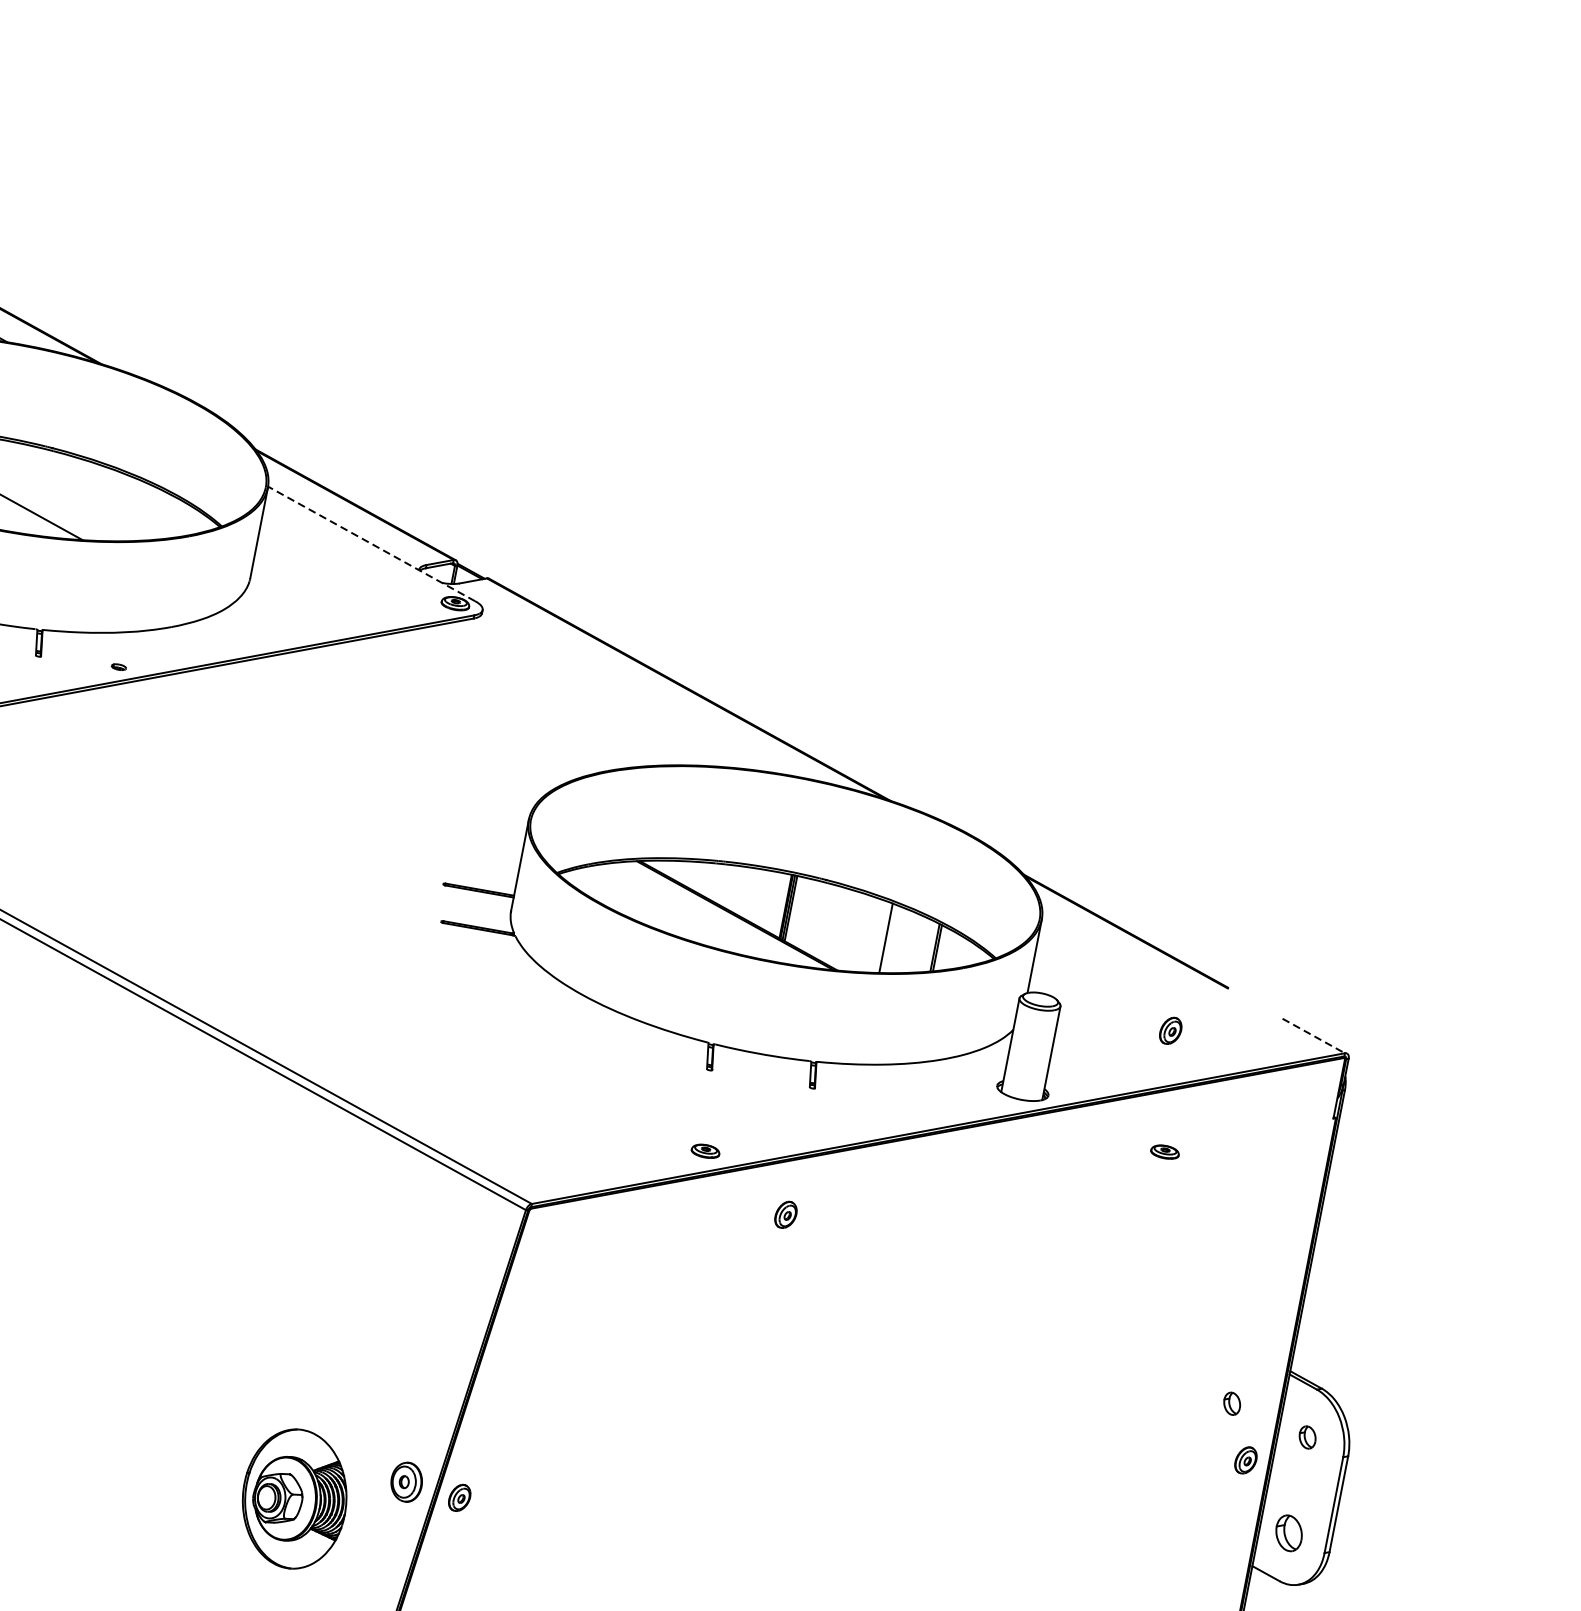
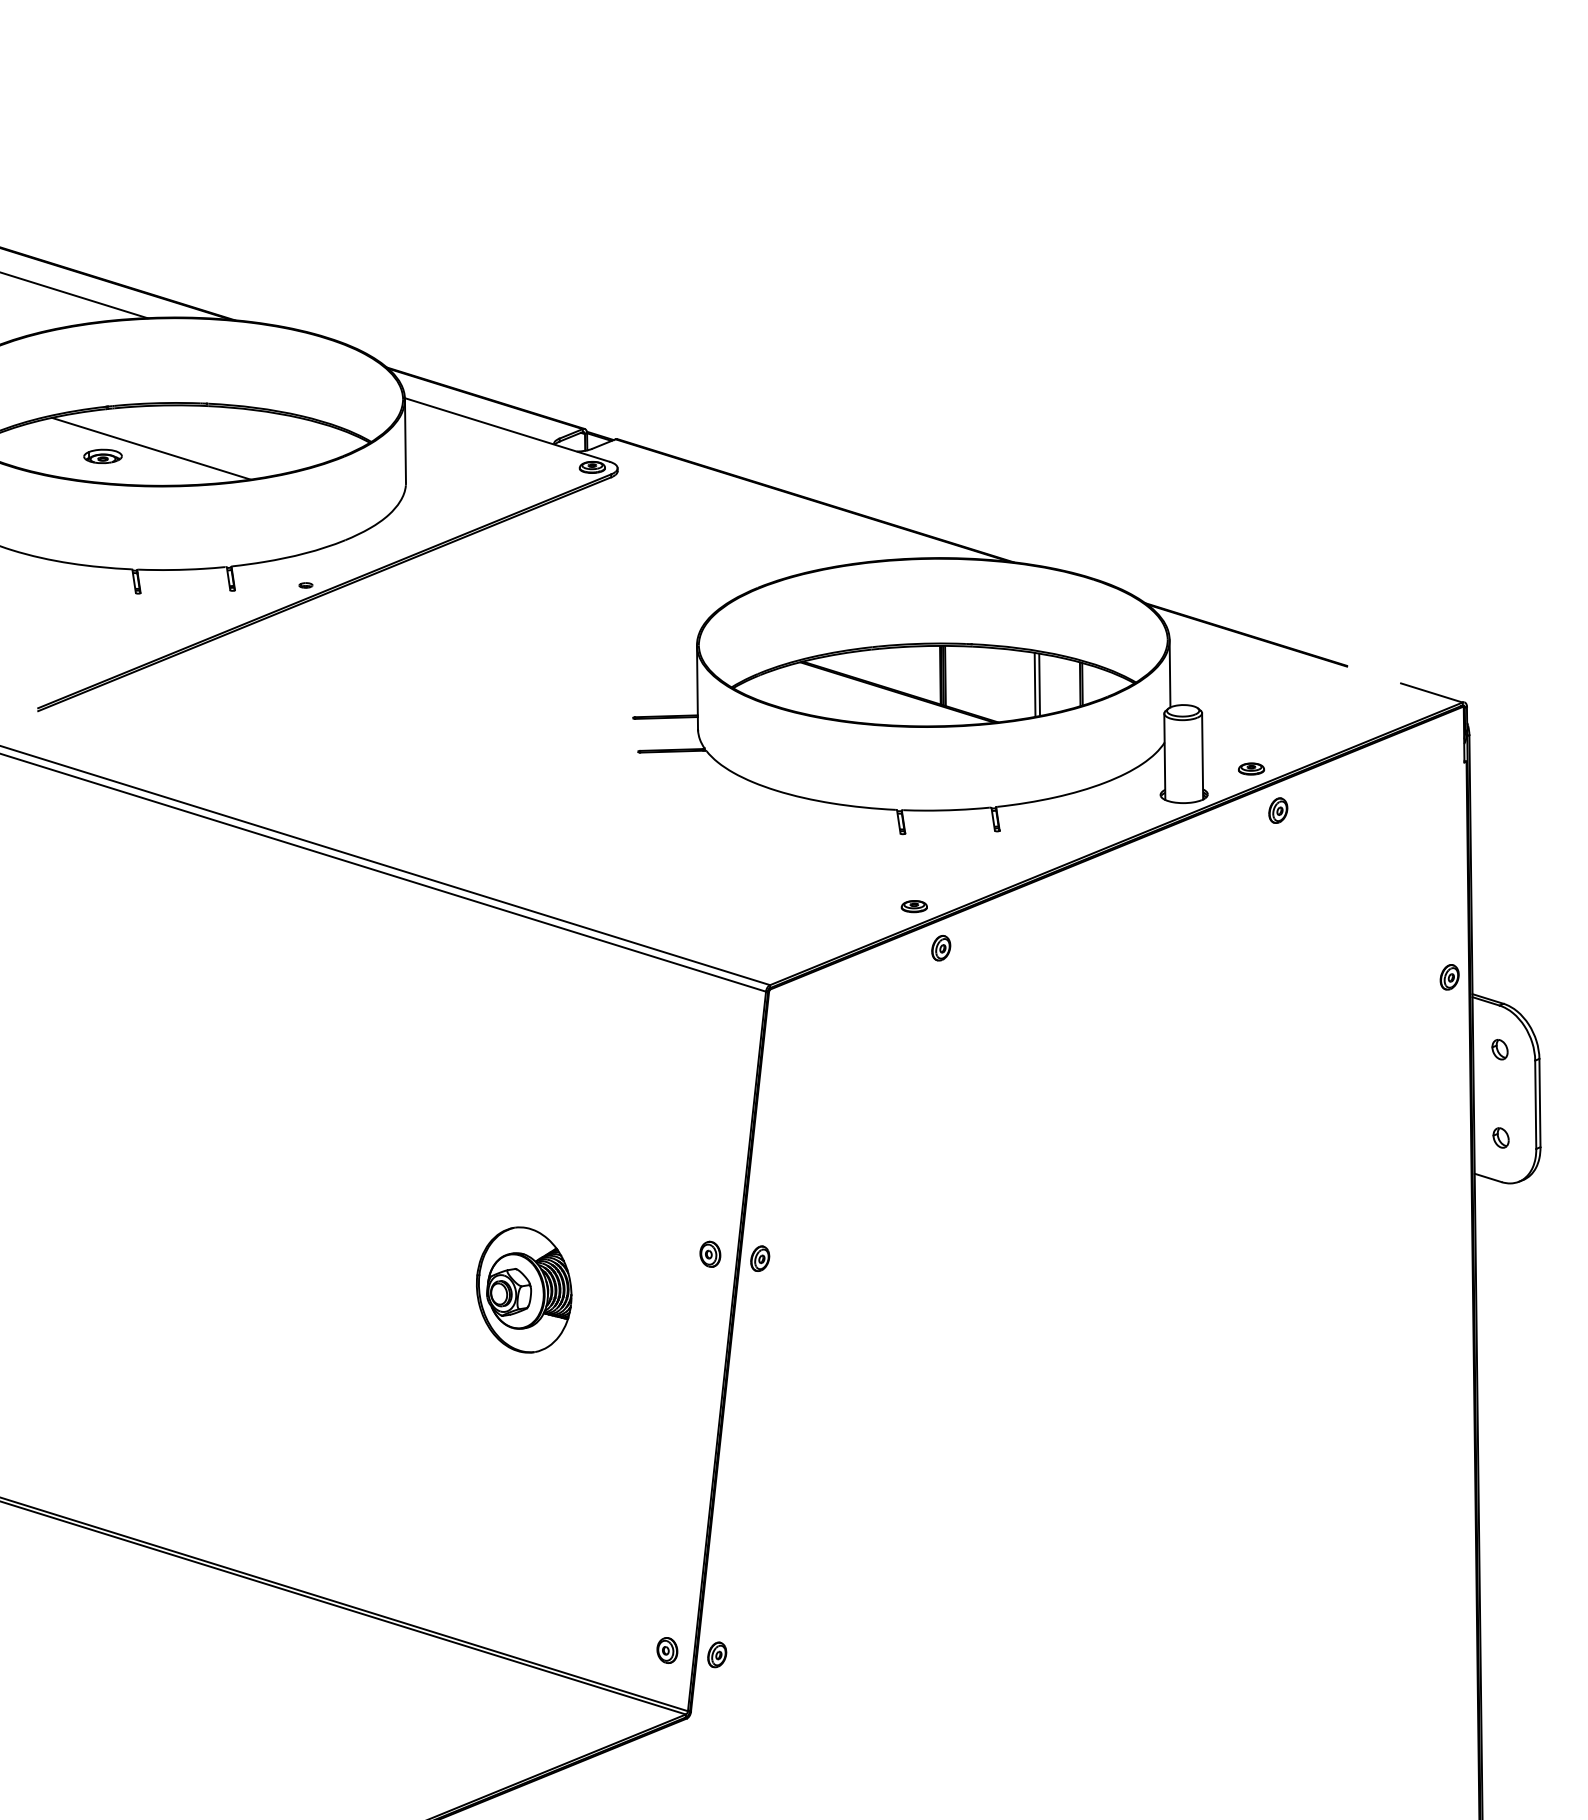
line: (371, 543) -> (506, 429), dashed -> solid
line: (890, 938) -> (1039, 684), added
part: (1171, 1030) -> (1278, 810), moved
line: (1314, 1036) -> (1432, 693), dashed -> solid
part: (1165, 1151) -> (1251, 768), moved
part: (786, 1215) -> (941, 948), moved
part: (1231, 1403) -> (1426, 1033), removed
part: (1245, 1460) -> (1449, 977), moved
part: (407, 1481) -> (710, 1253), size x0.71
part: (295, 1498) -> (524, 1289), moved
part: (1288, 1532) -> (1500, 1137), size x0.62

